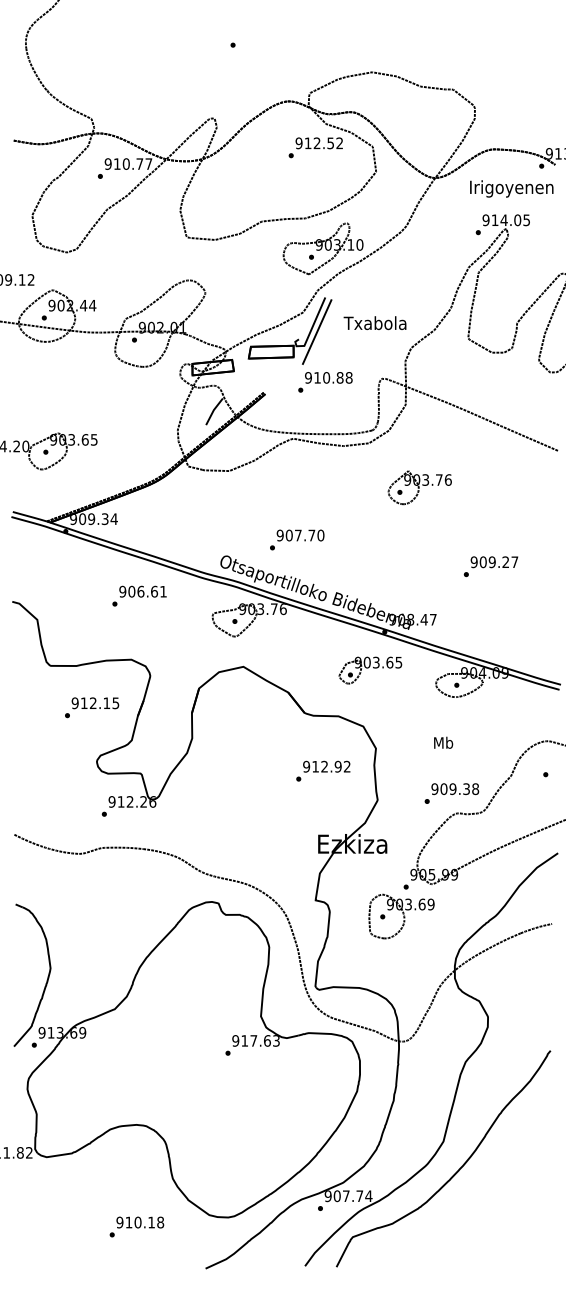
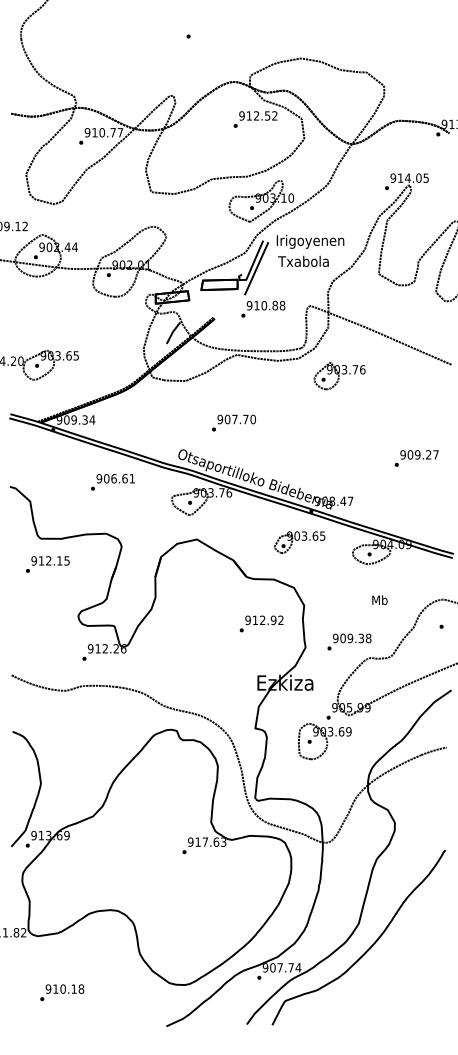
text: (511, 188) -> (310, 241), moved
part: (419, 487) -> (339, 375), moved
text: (297, 539) -> (234, 422), moved
text: (490, 566) -> (416, 458), moved
text: (92, 707) -> (48, 564), moved
text: (443, 742) -> (379, 599), moved
text: (451, 793) -> (349, 641), moved
text: (136, 1226) -> (61, 992), moved

